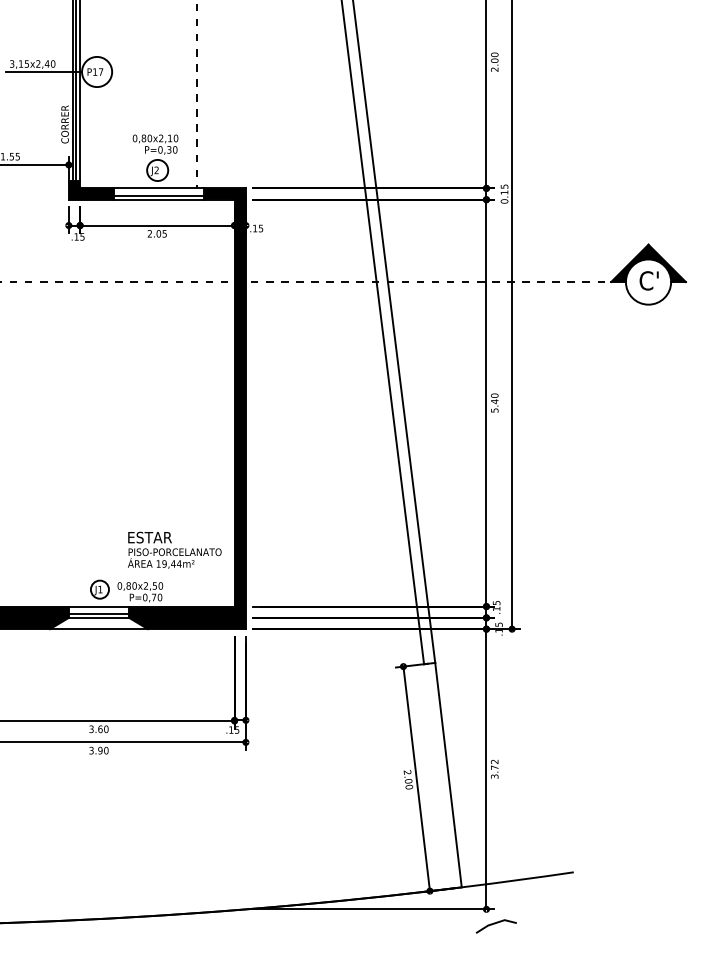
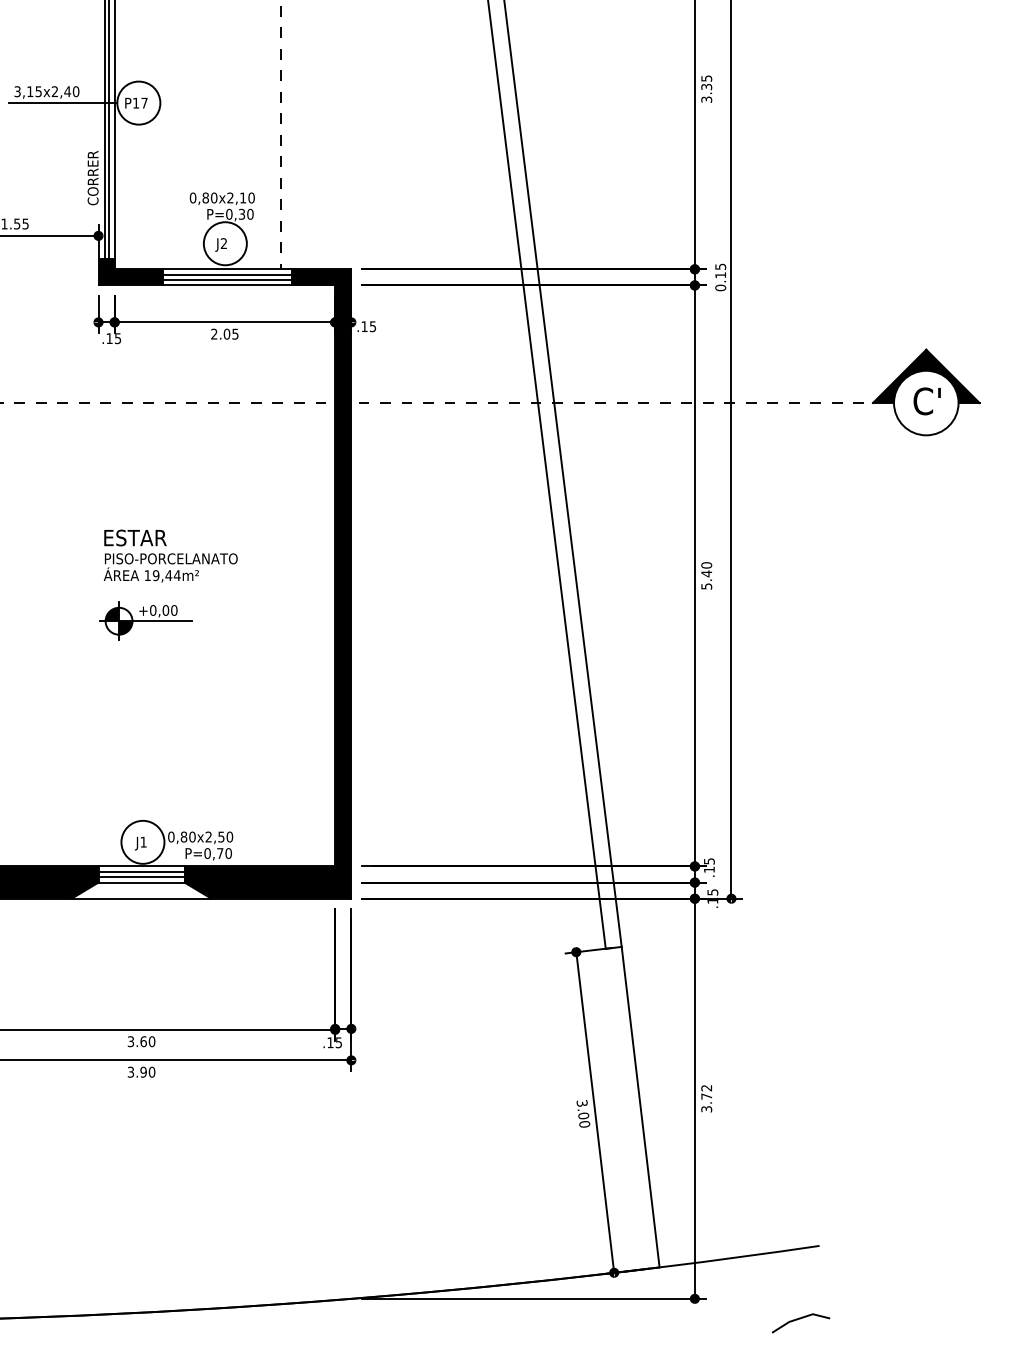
text: (494, 61) -> (706, 88), 2.00 -> 3.35
circle: (157, 170) -> (224, 243), size x1.43
line: (159, 192) -> (227, 275), added
part: (101, 434) -> (145, 620), added
text: (174, 549) -> (170, 555), moved
circle: (99, 589) -> (142, 841), size x1.67
line: (98, 610) -> (141, 872), added
text: (407, 771) -> (581, 1102), 2.00 -> 3.00
line: (496, 923) -> (800, 1319), moved

